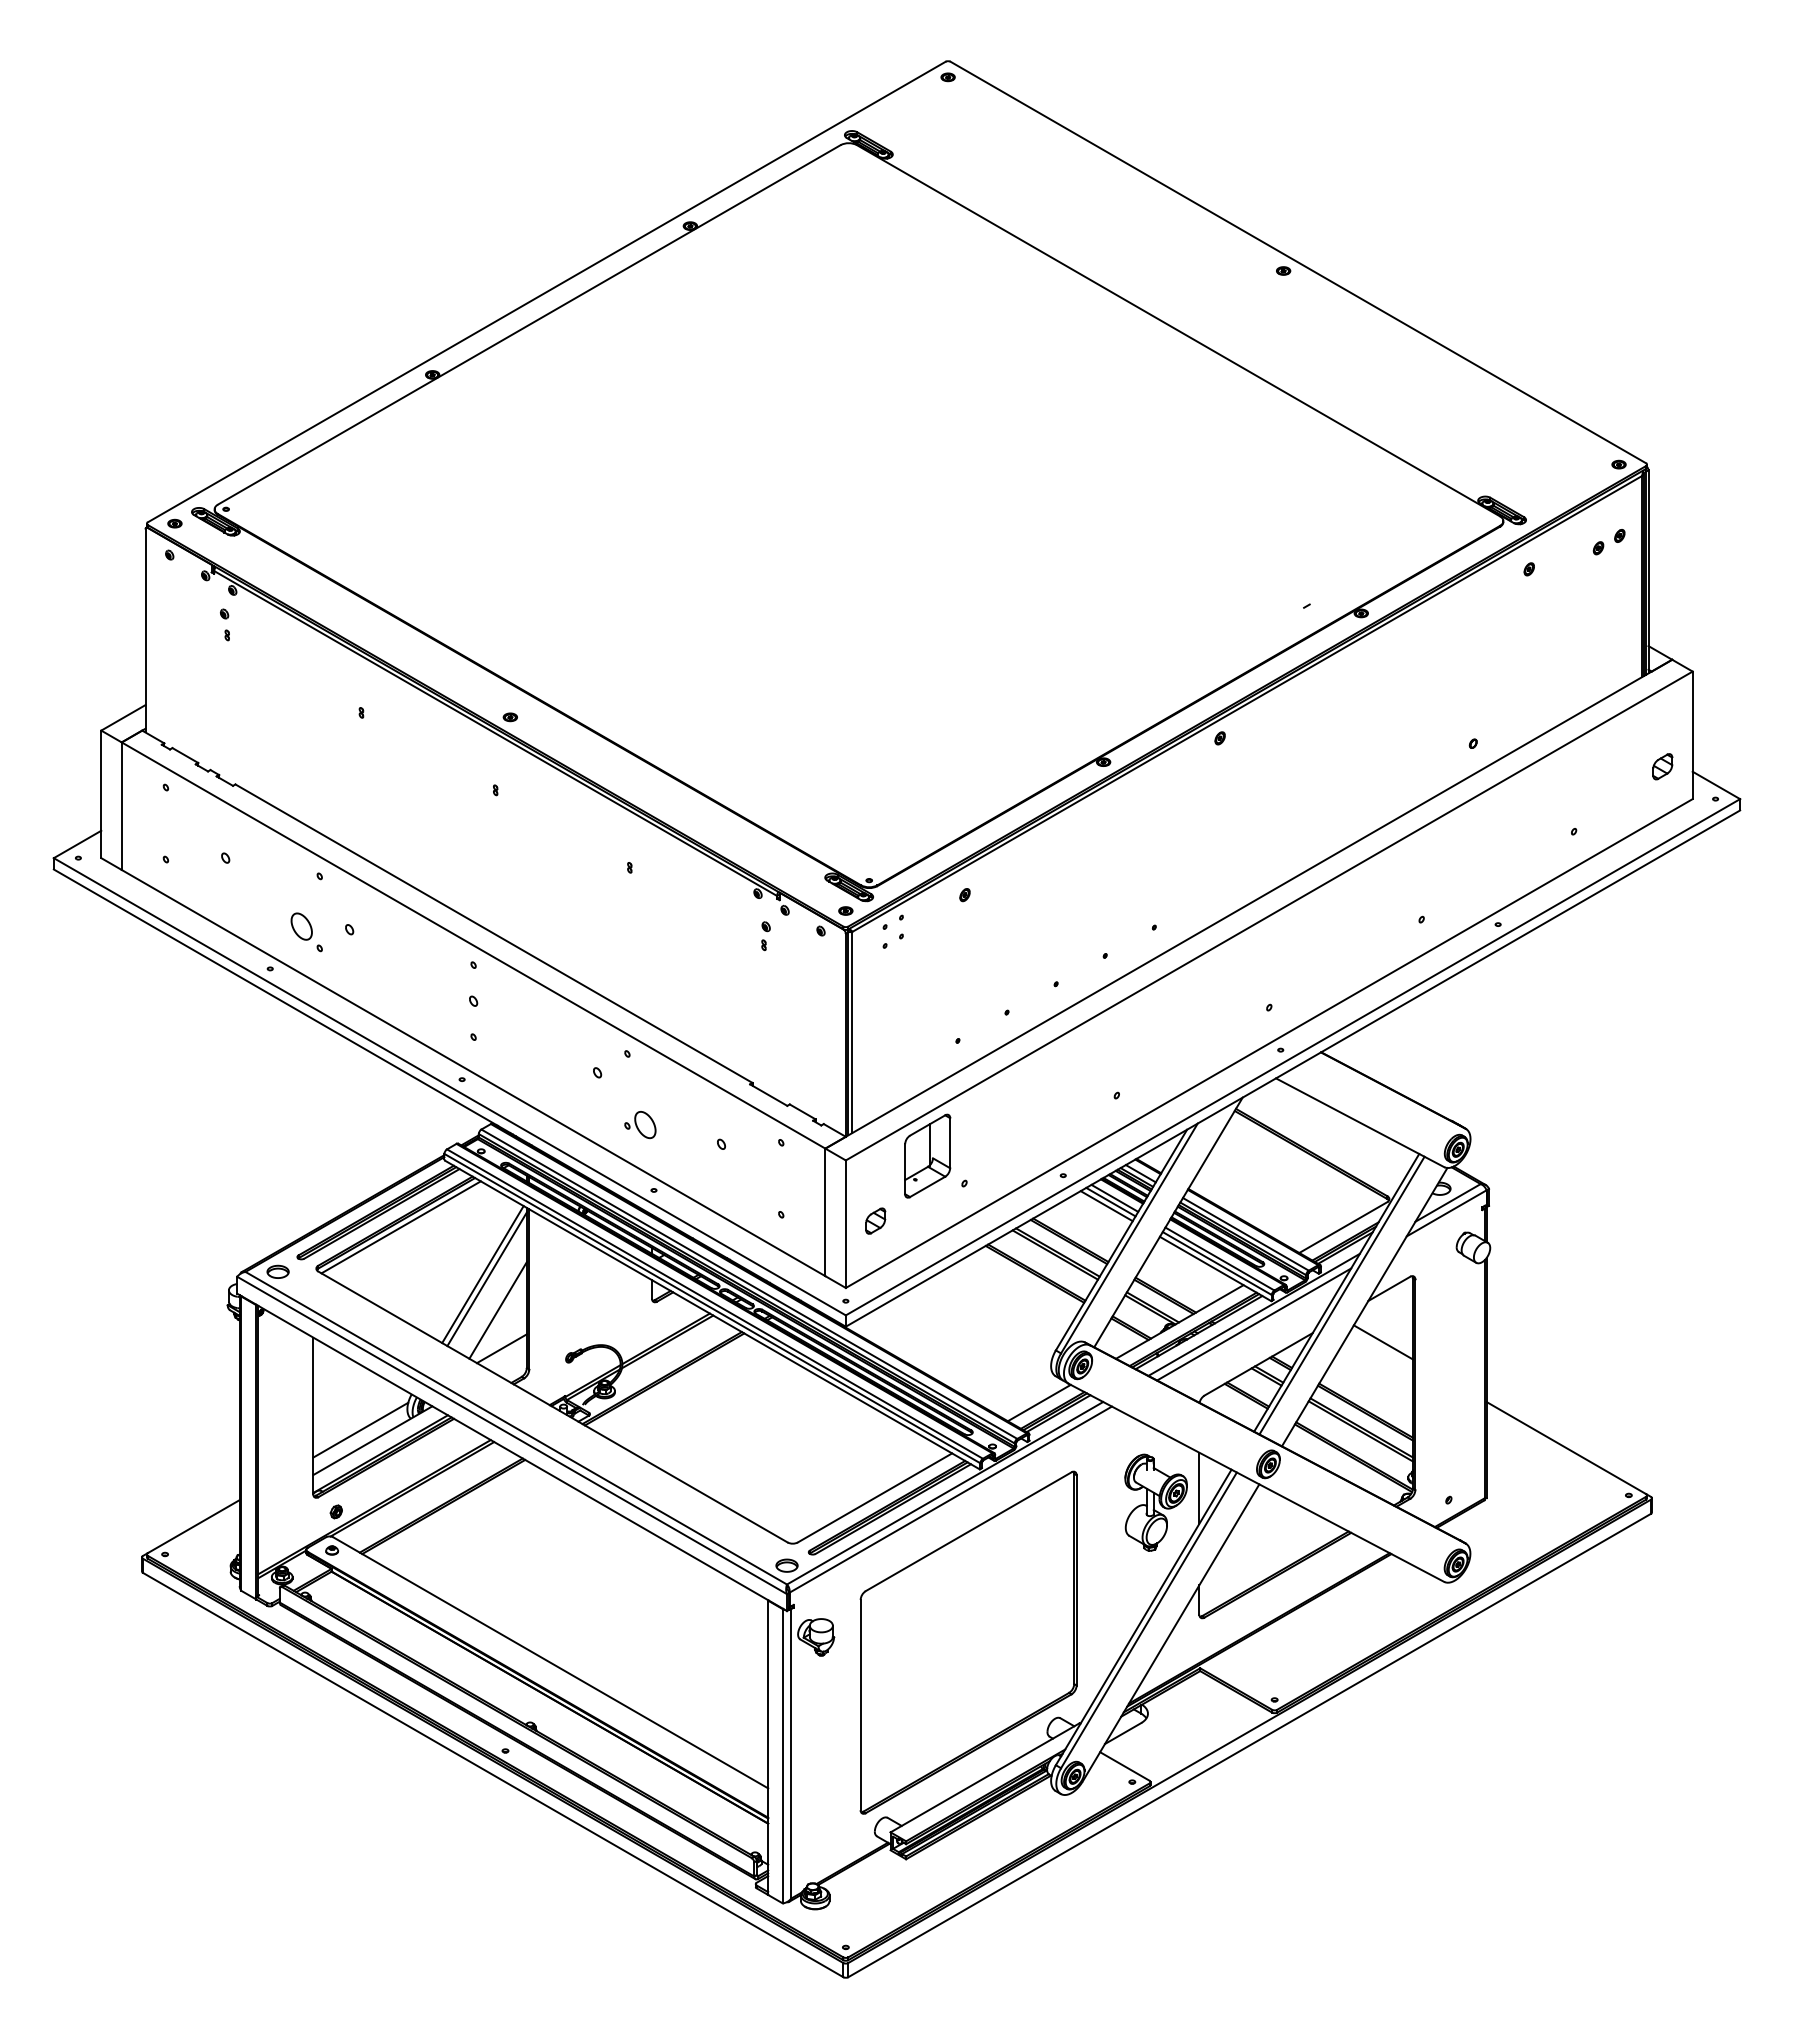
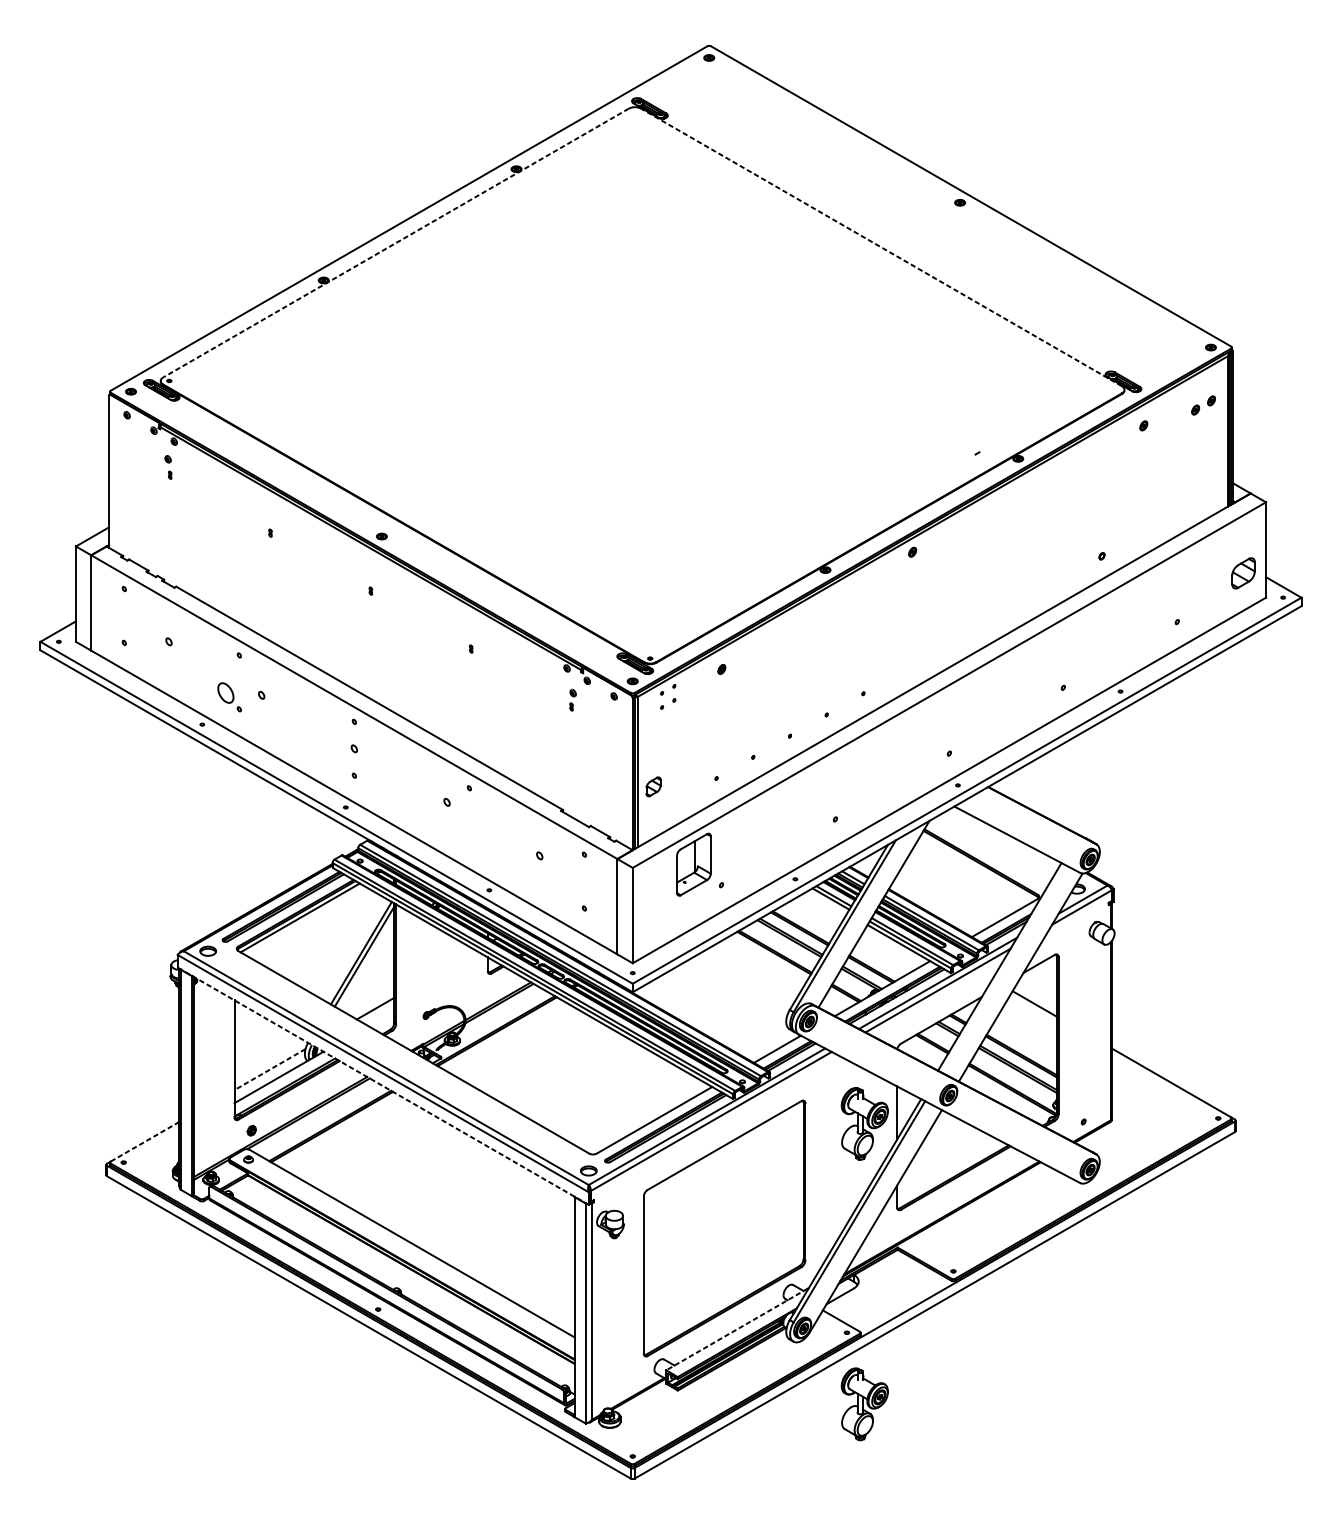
line: (528, 325) -> (395, 243), solid -> dashed
line: (1178, 330) -> (881, 247), solid -> dashed
part: (1662, 766) -> (1243, 573), size x1.6
part: (640, 1125) -> (479, 841), removed
line: (1106, 1206) -> (827, 902), removed
part: (875, 1220) -> (653, 786), moved
line: (1341, 1295) -> (1003, 968), removed
line: (497, 1310) -> (372, 980), removed
line: (360, 1430) -> (269, 1069), solid -> dashed
line: (511, 1452) -> (382, 1086), solid -> dashed
line: (193, 1526) -> (144, 1141), solid -> dashed
line: (984, 1778) -> (736, 1330), solid -> dashed
part: (1155, 1877) -> (864, 1404), added

